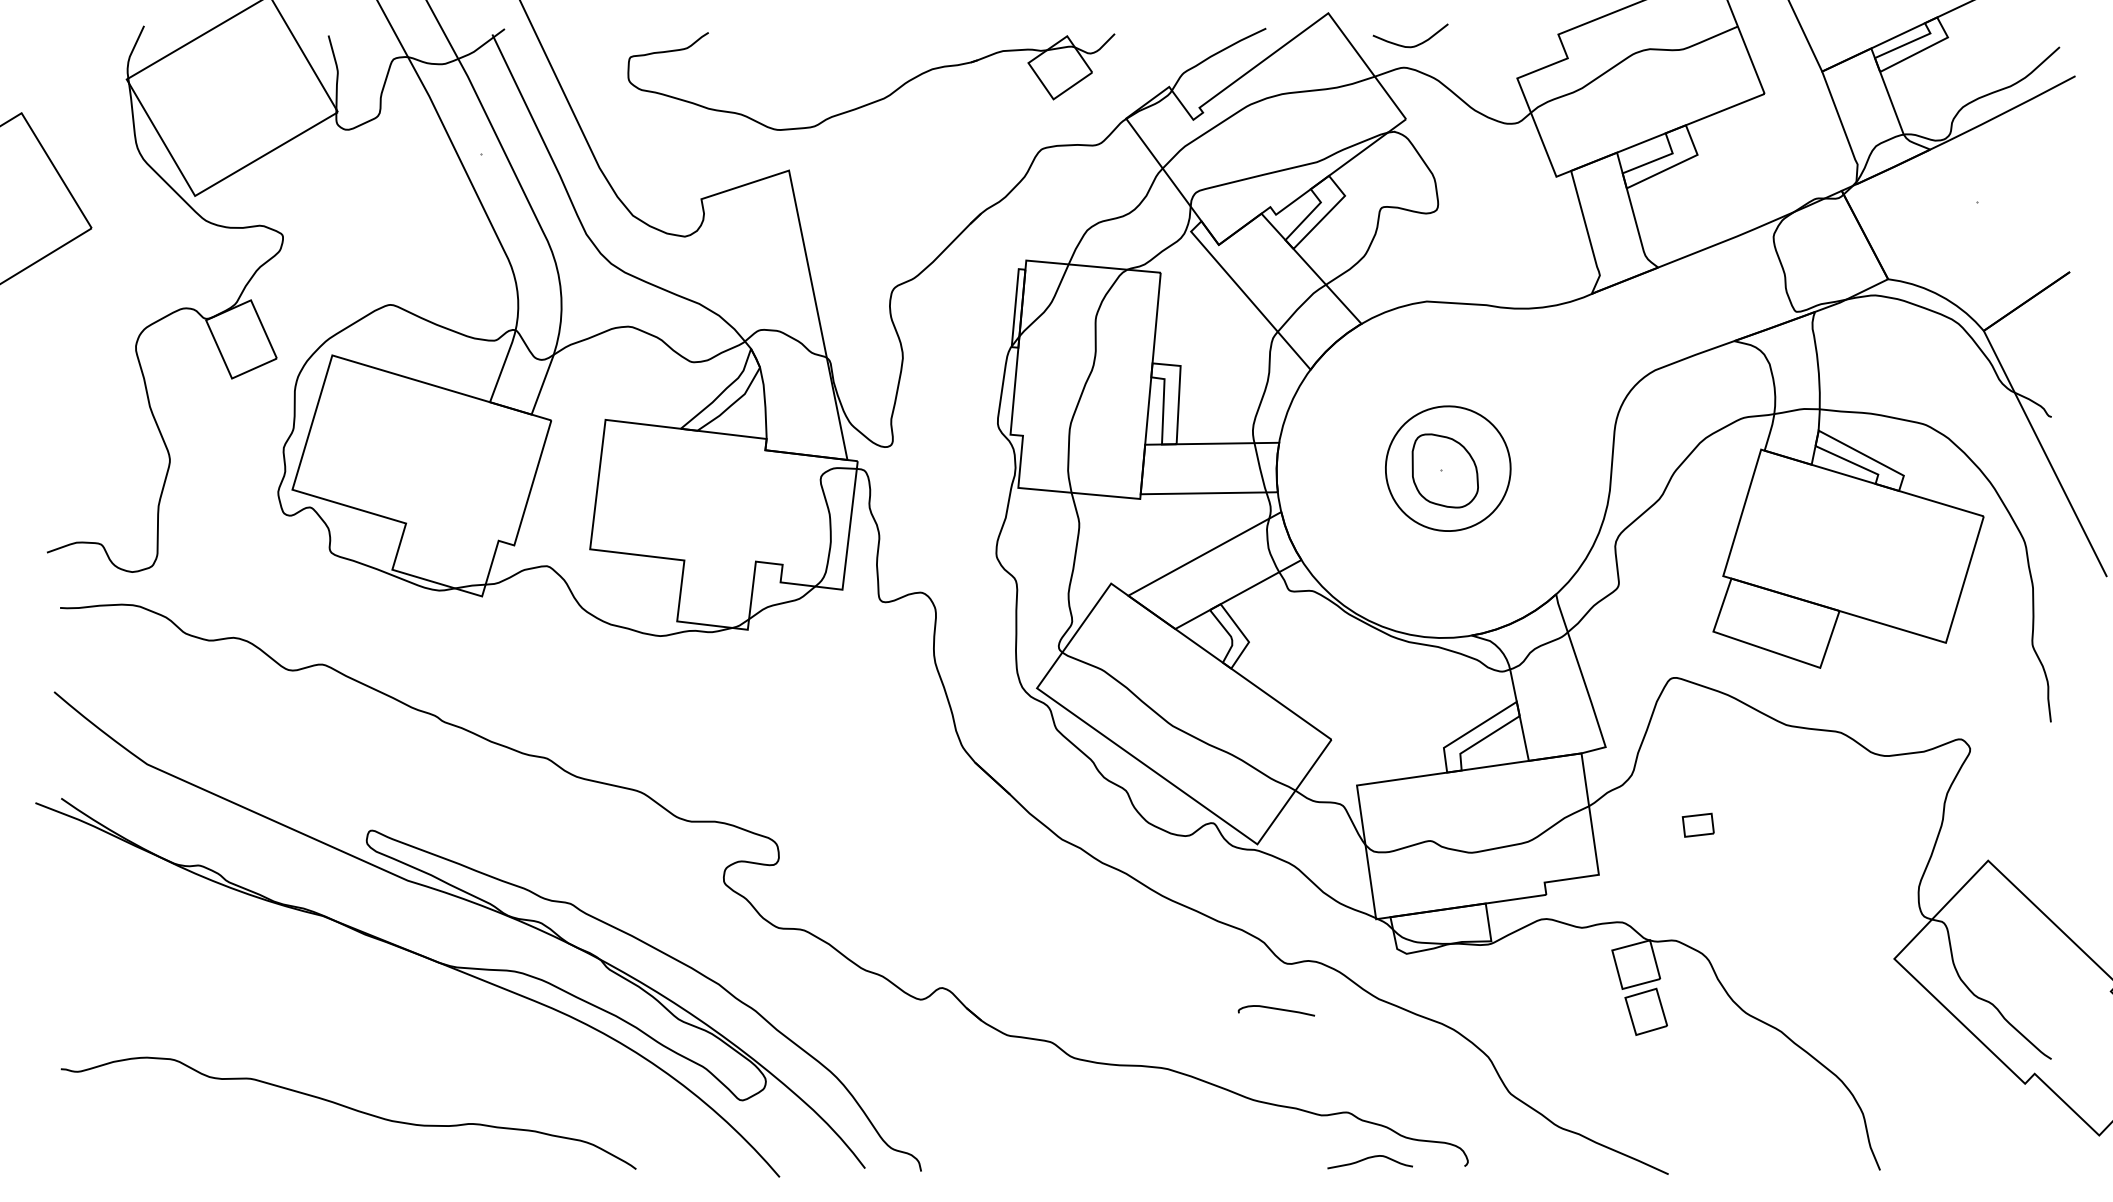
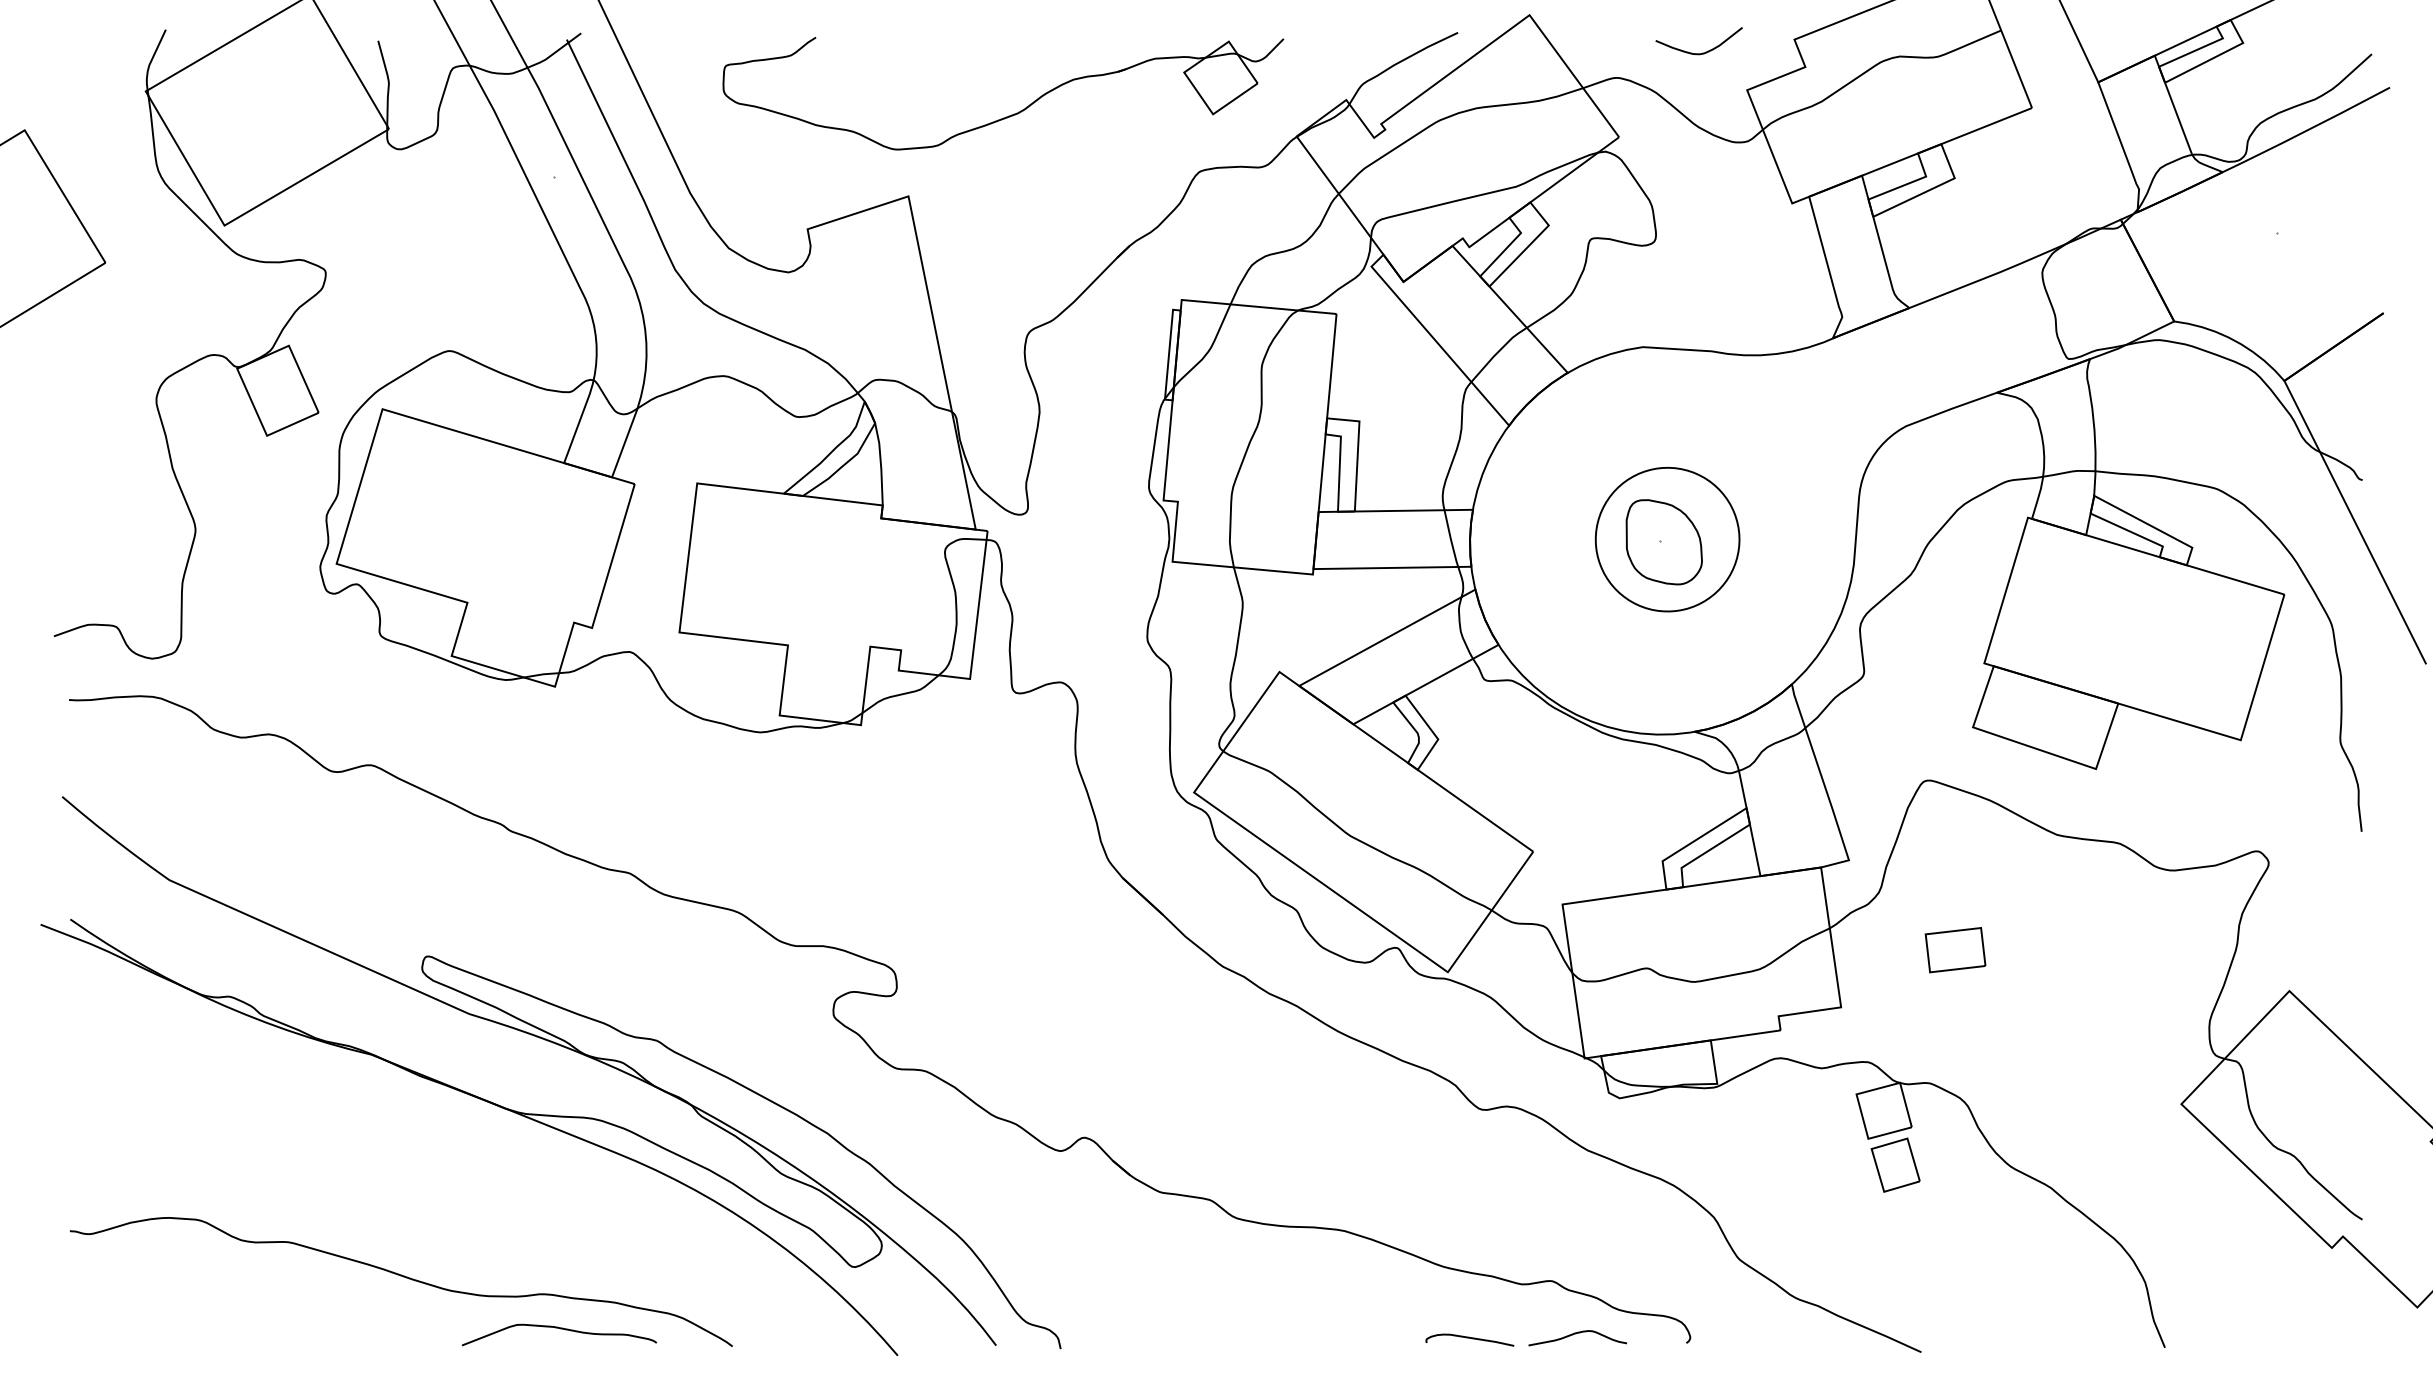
curve: (1413, 45) -> (1702, 52), moved
part: (1698, 825) -> (1955, 950), size x1.67
curve: (1276, 1009) -> (1469, 1338), moved
curve: (485, 1154) -> (558, 1329), added

